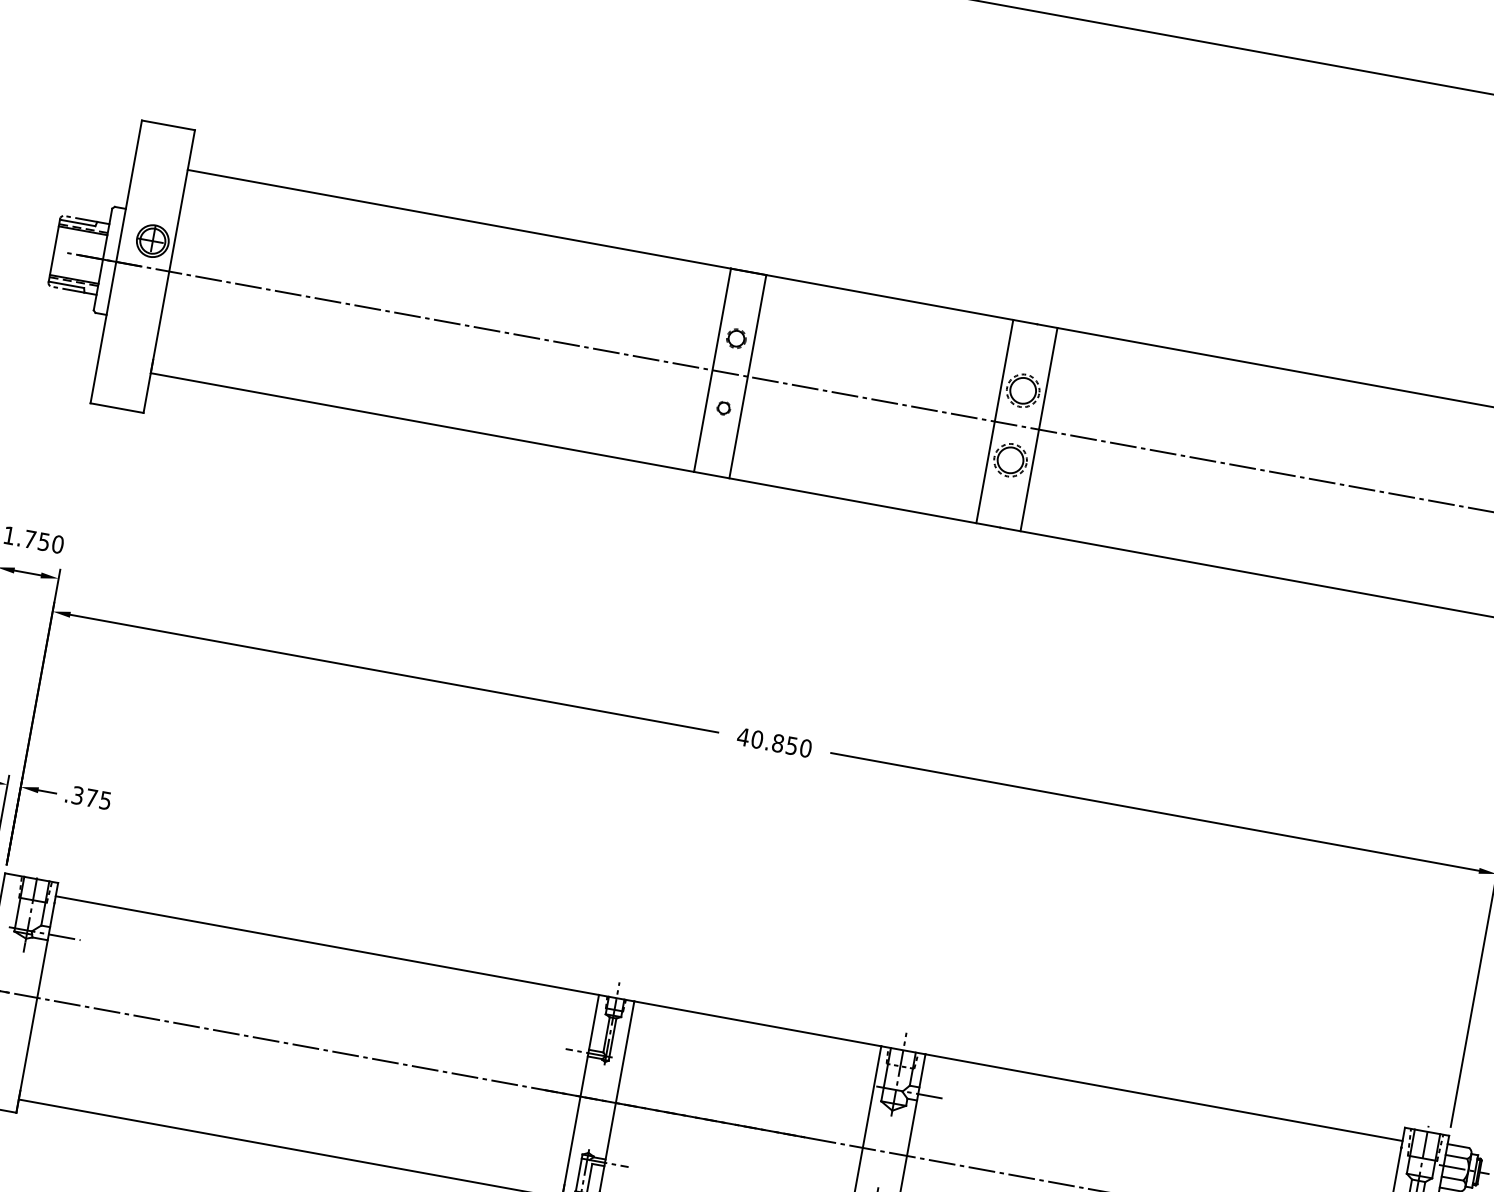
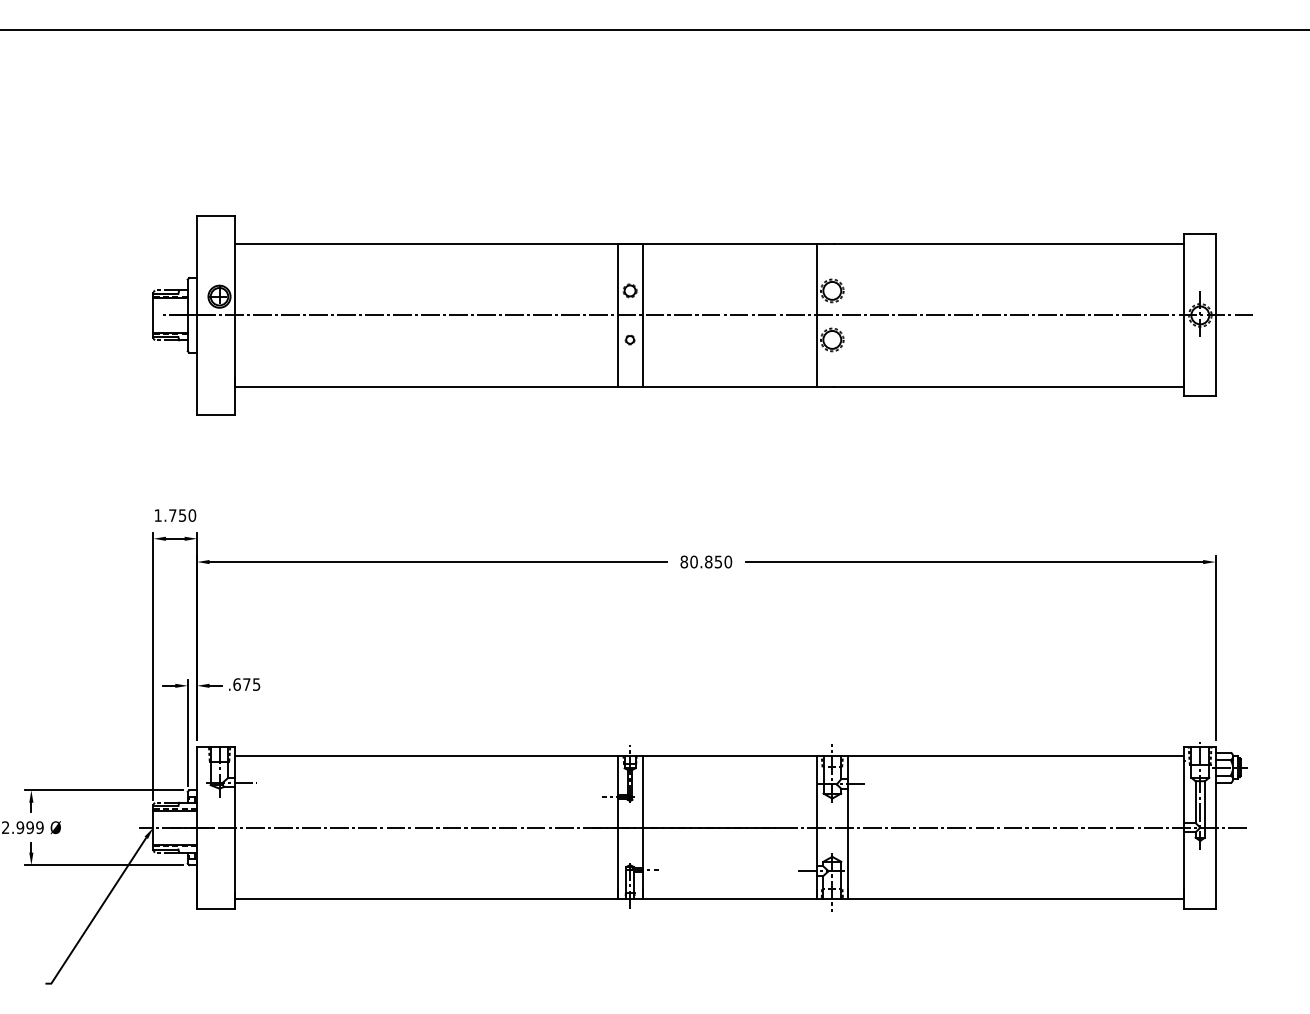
line: (1038, 429) -> (847, 315), removed
text: (743, 736) -> (684, 561), 40.850 -> 80.850
text: (76, 795) -> (236, 684), .375 -> .675

